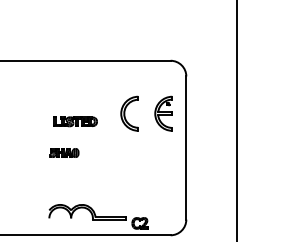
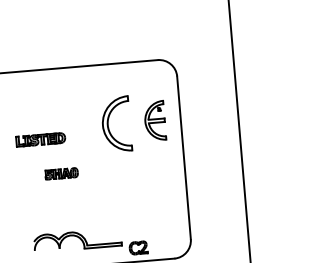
part: (129, 113) -> (116, 123), size x1.4
part: (75, 121) -> (40, 139), moved
part: (64, 152) -> (61, 173), moved

